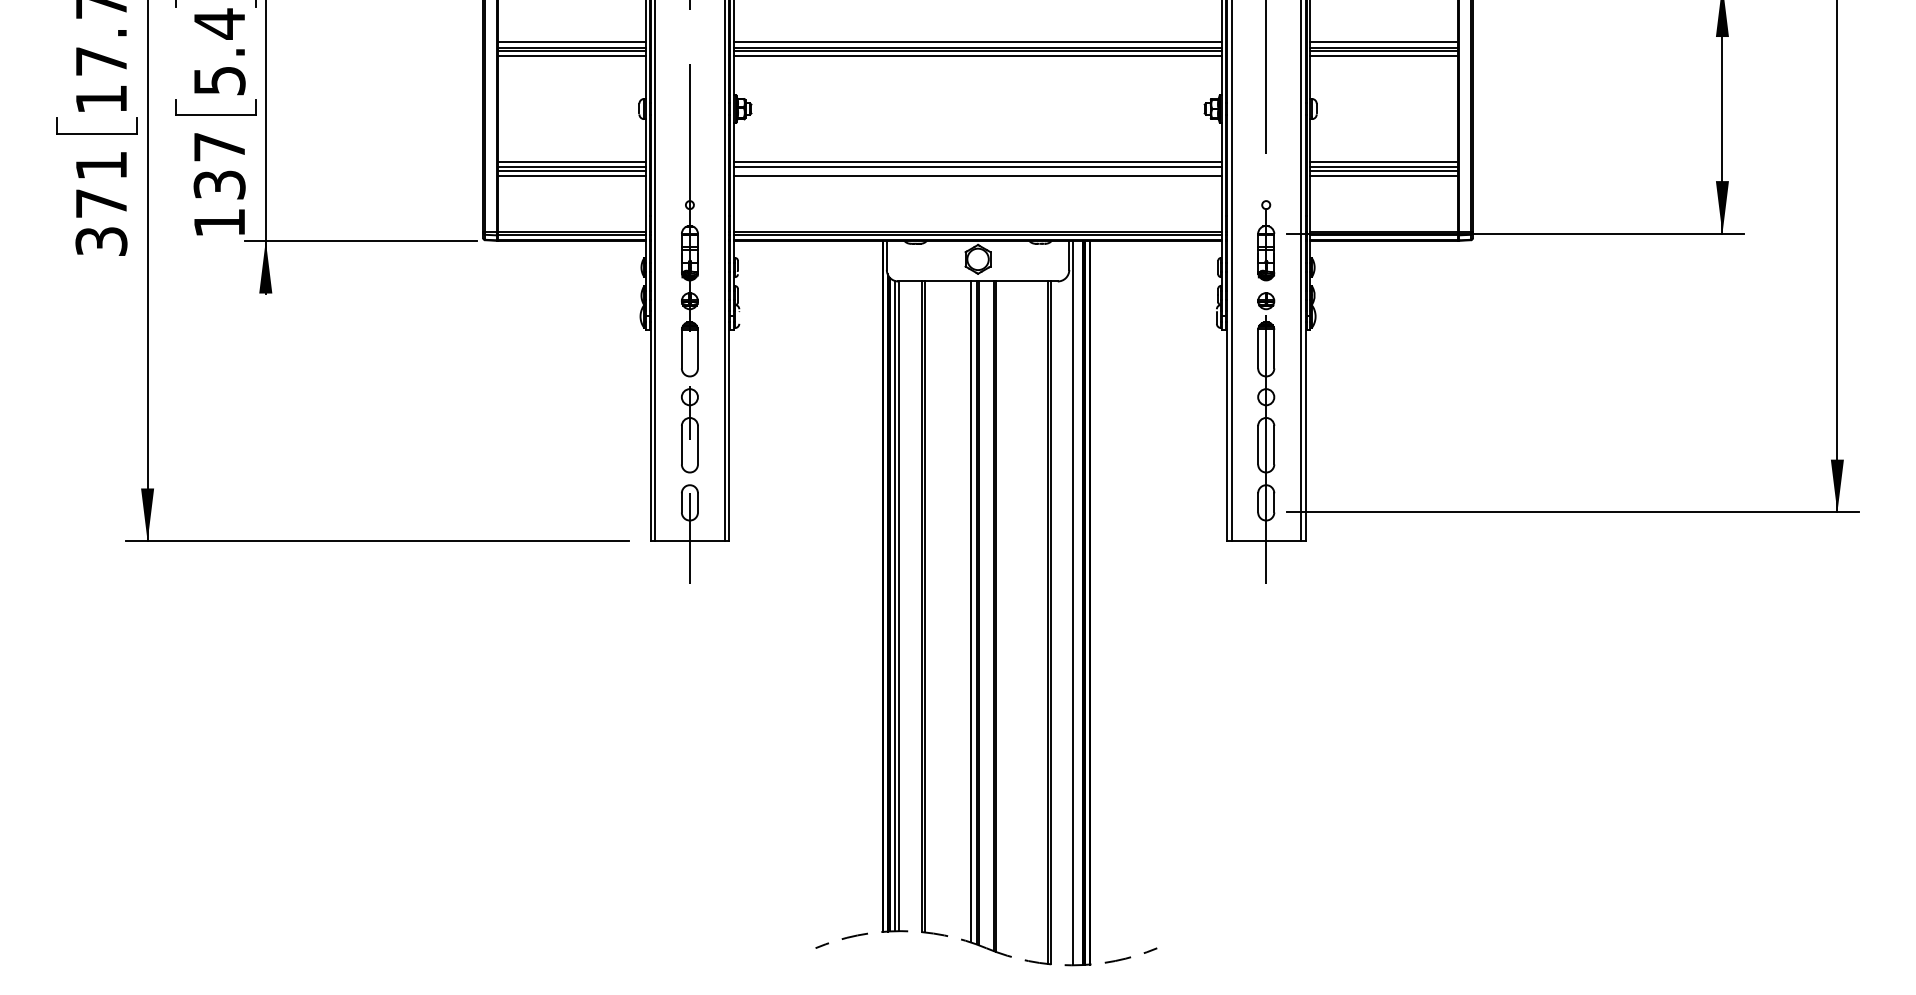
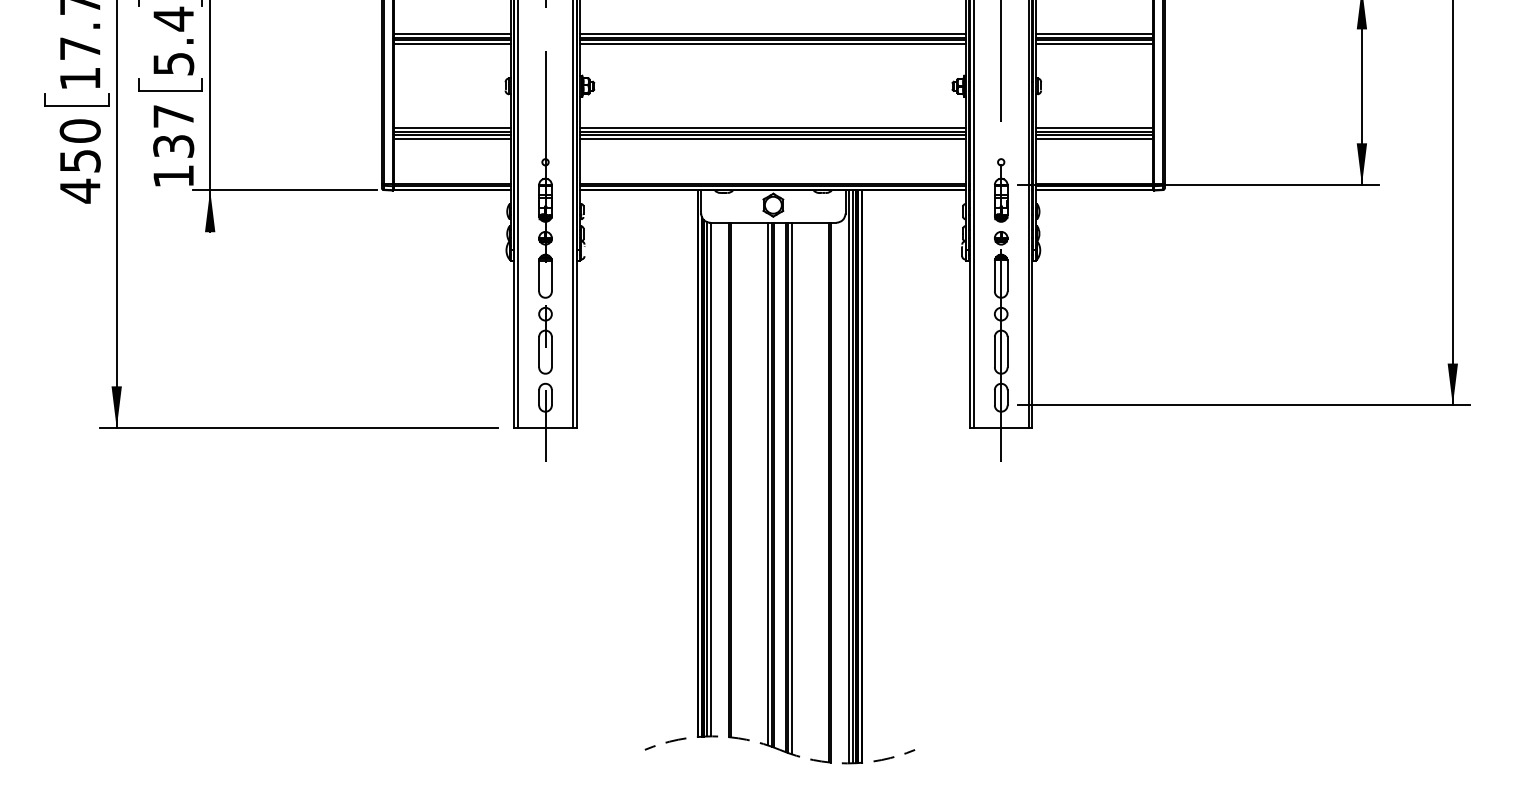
line: (978, 170) -> (773, 134), added
text: (101, 203) -> (80, 161), 371 -> 450
line: (1078, 602) -> (852, 476), added
line: (1002, 617) -> (792, 488), added

